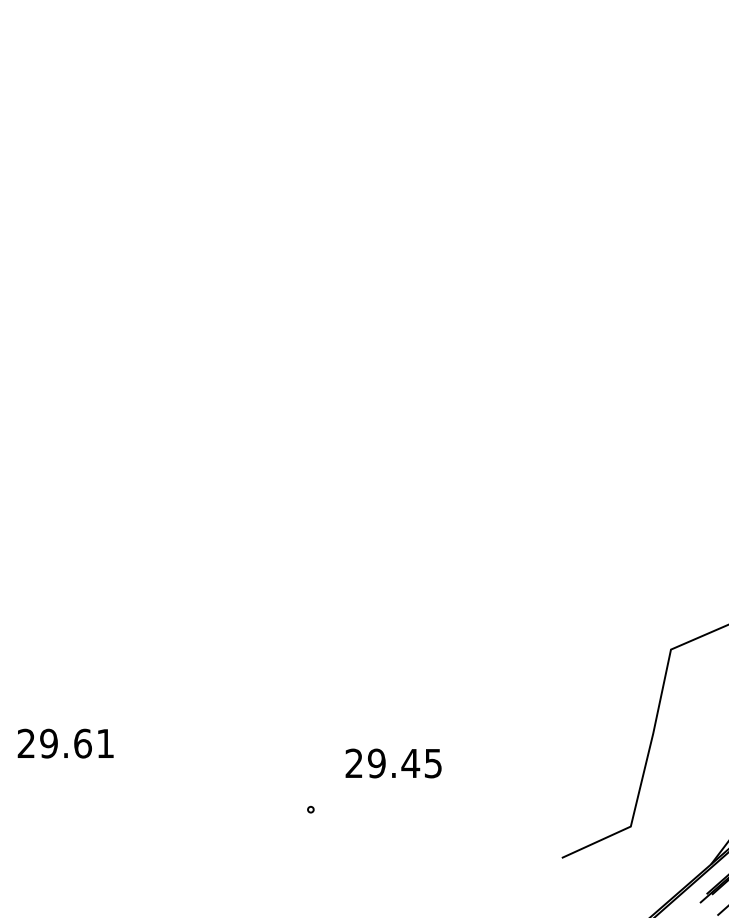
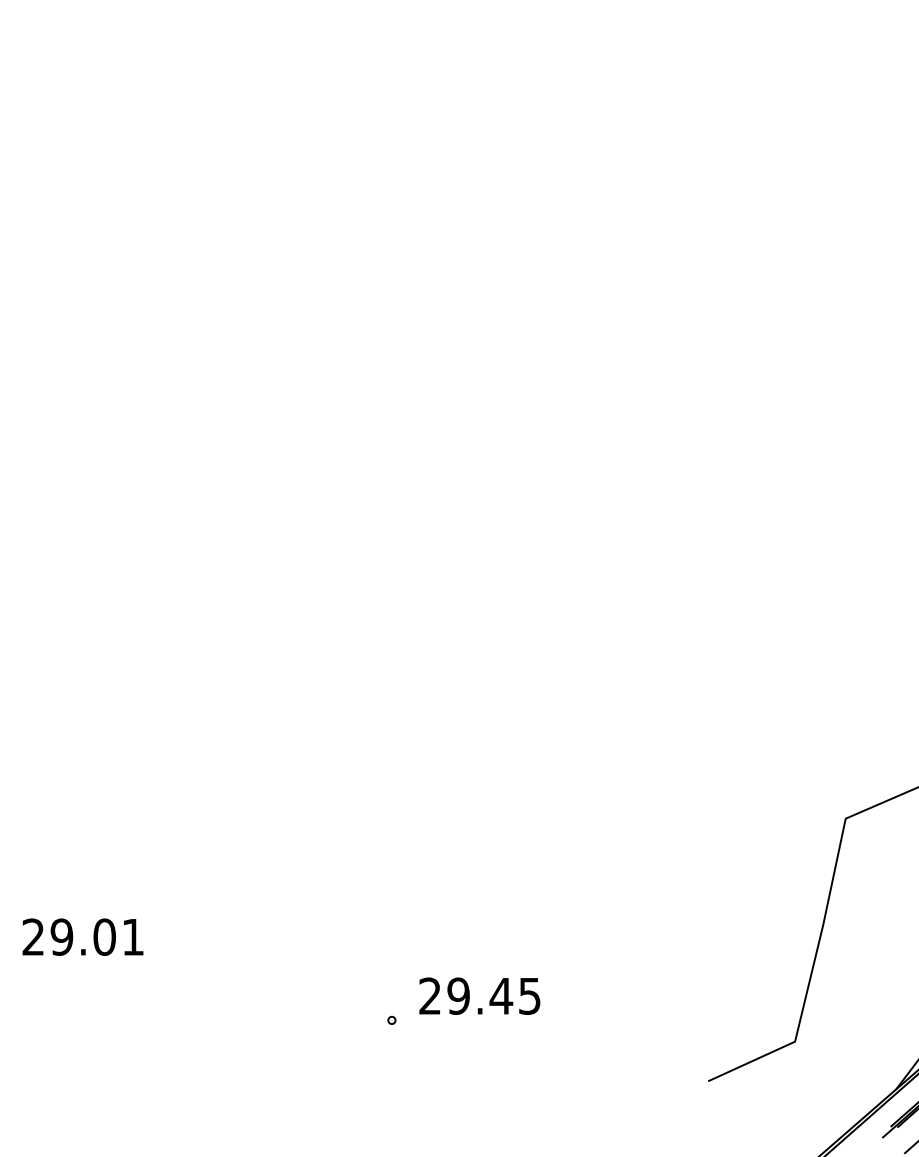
text: (82, 743) -> (104, 936), 29.61 -> 29.01
text: (393, 763) -> (479, 996), moved

